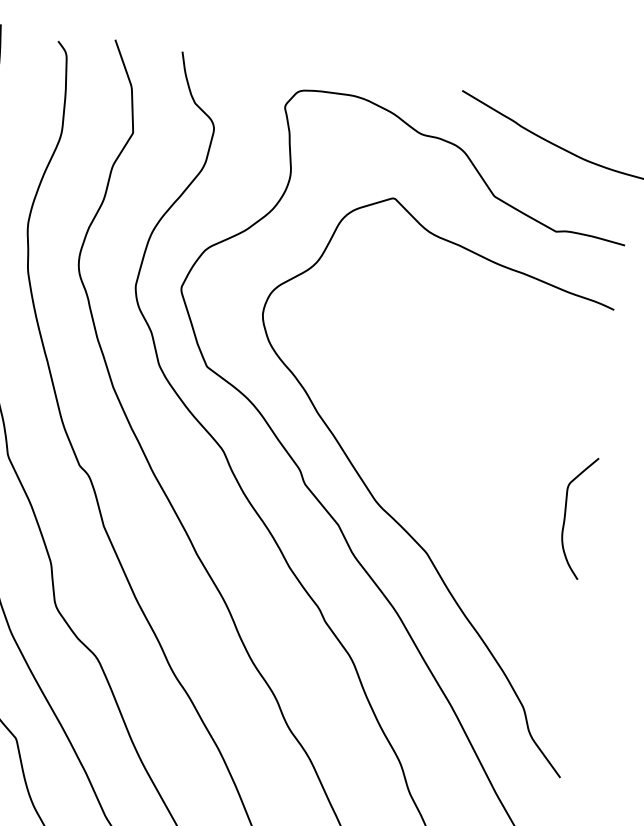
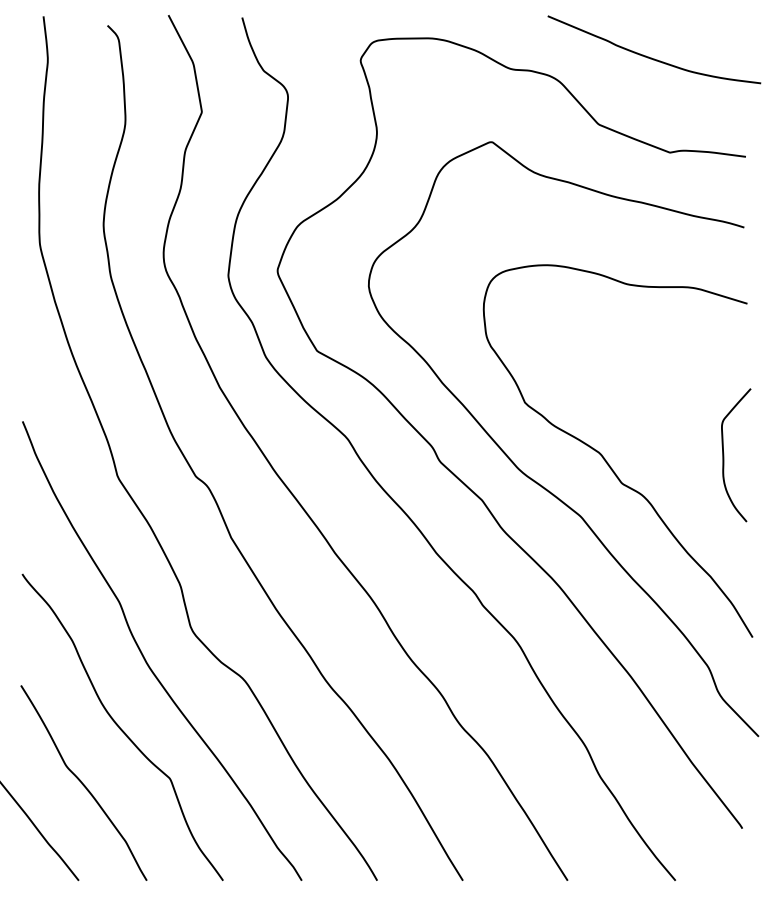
curve: (456, 503) -> (605, 458), added

